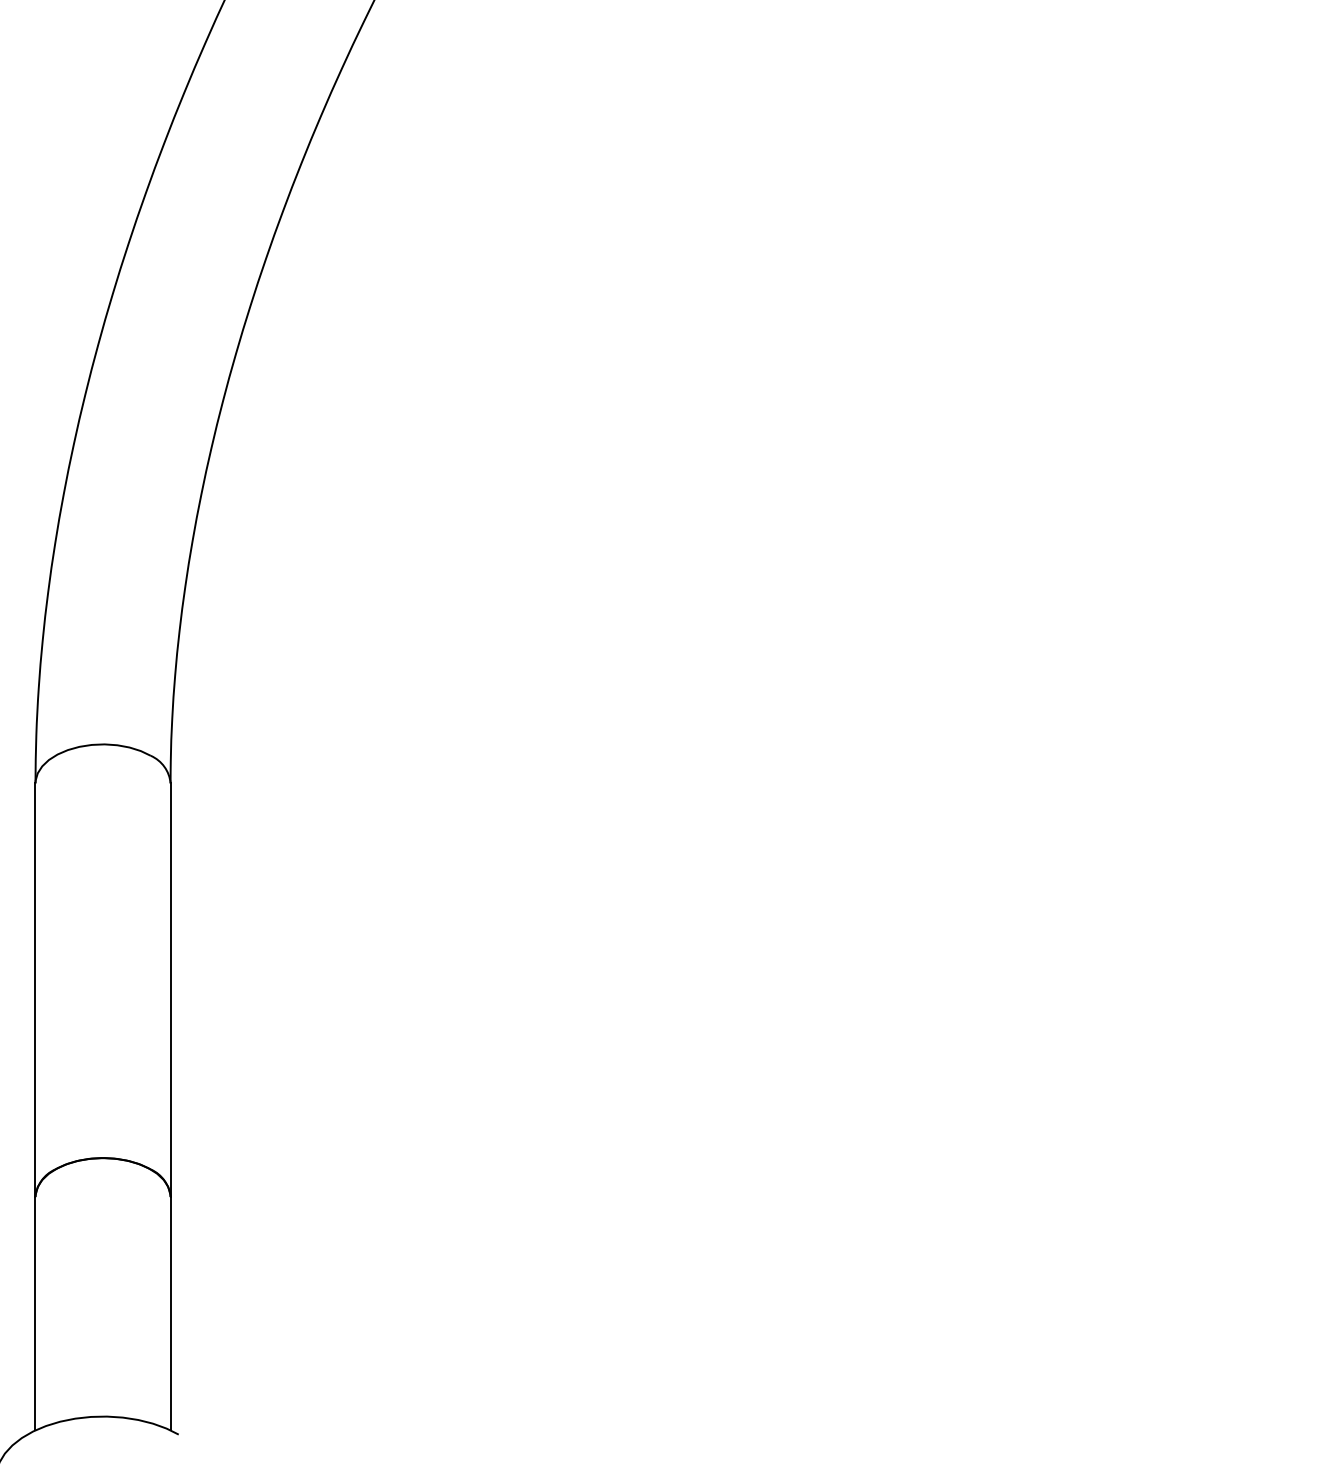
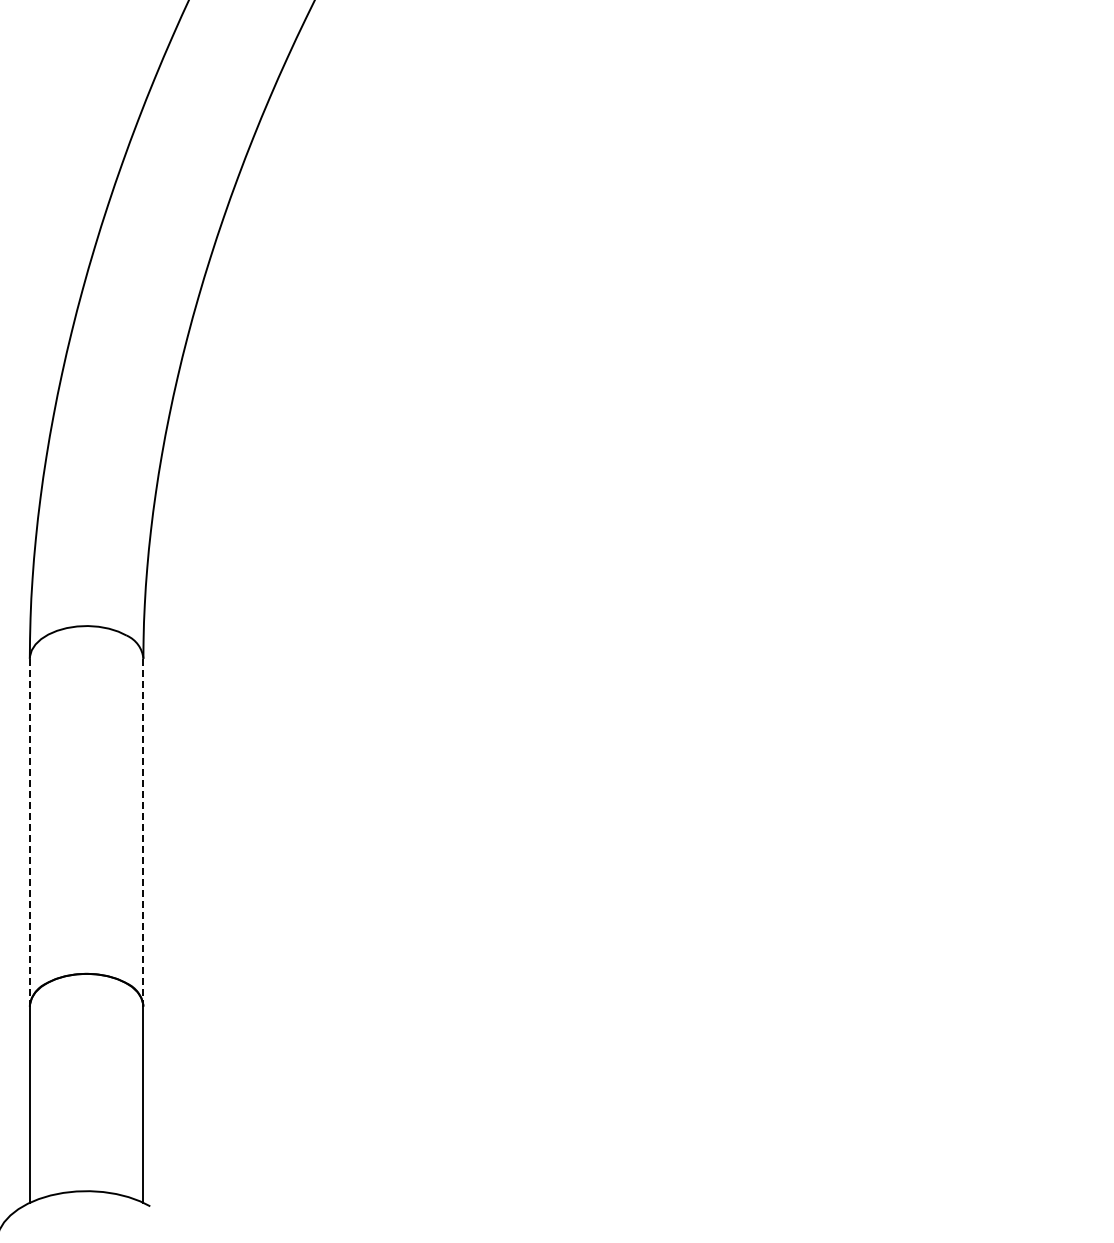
line: (35, 989) -> (29, 832), solid -> dashed
line: (170, 989) -> (143, 832), solid -> dashed

